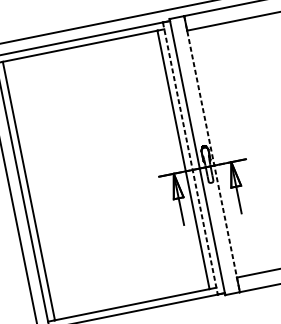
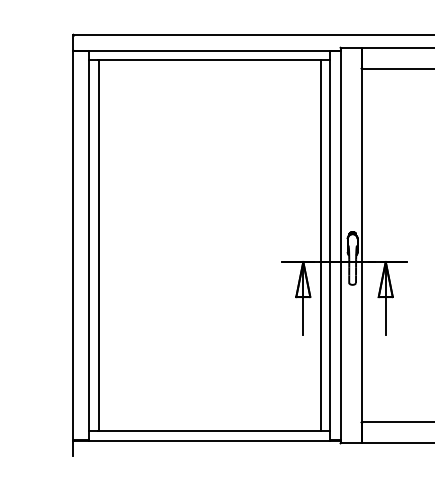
line: (212, 154) -> (361, 245), dashed -> solid
line: (190, 158) -> (330, 245), dashed -> solid

